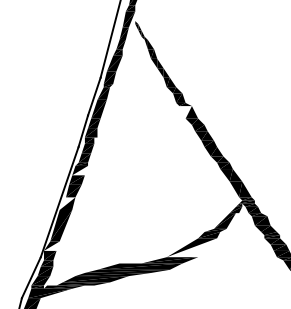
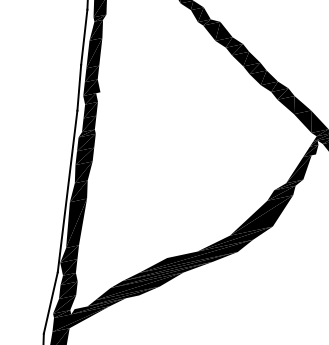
fill: (185, 112) -> (213, 32), added
fill: (80, 170) -> (86, 142), added
fill: (67, 203) -> (78, 191), added
fill: (51, 245) -> (68, 253), added
fill: (191, 247) -> (260, 215), added

